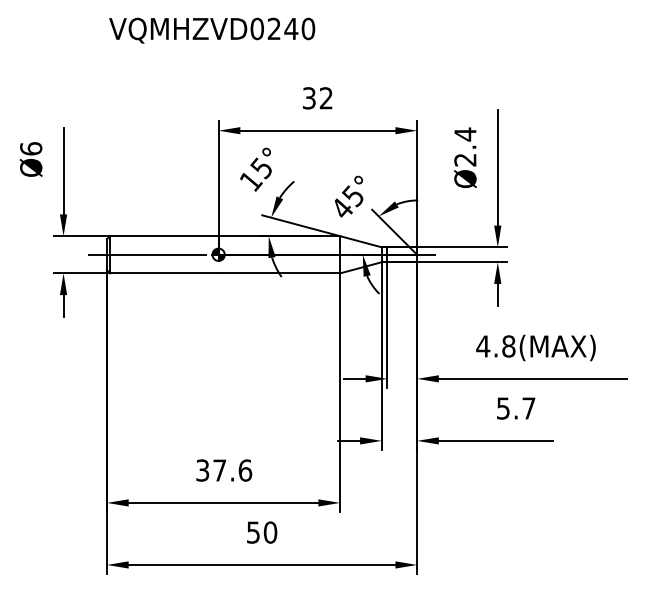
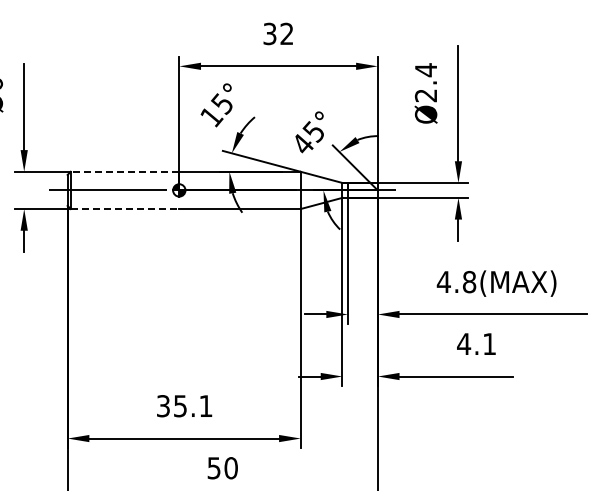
line: (163, 236) -> (124, 172), solid -> dashed
line: (164, 273) -> (125, 209), solid -> dashed
text: (515, 408) -> (476, 344), 5.7 -> 4.1
text: (232, 470) -> (193, 406), 37.6 -> 35.1

